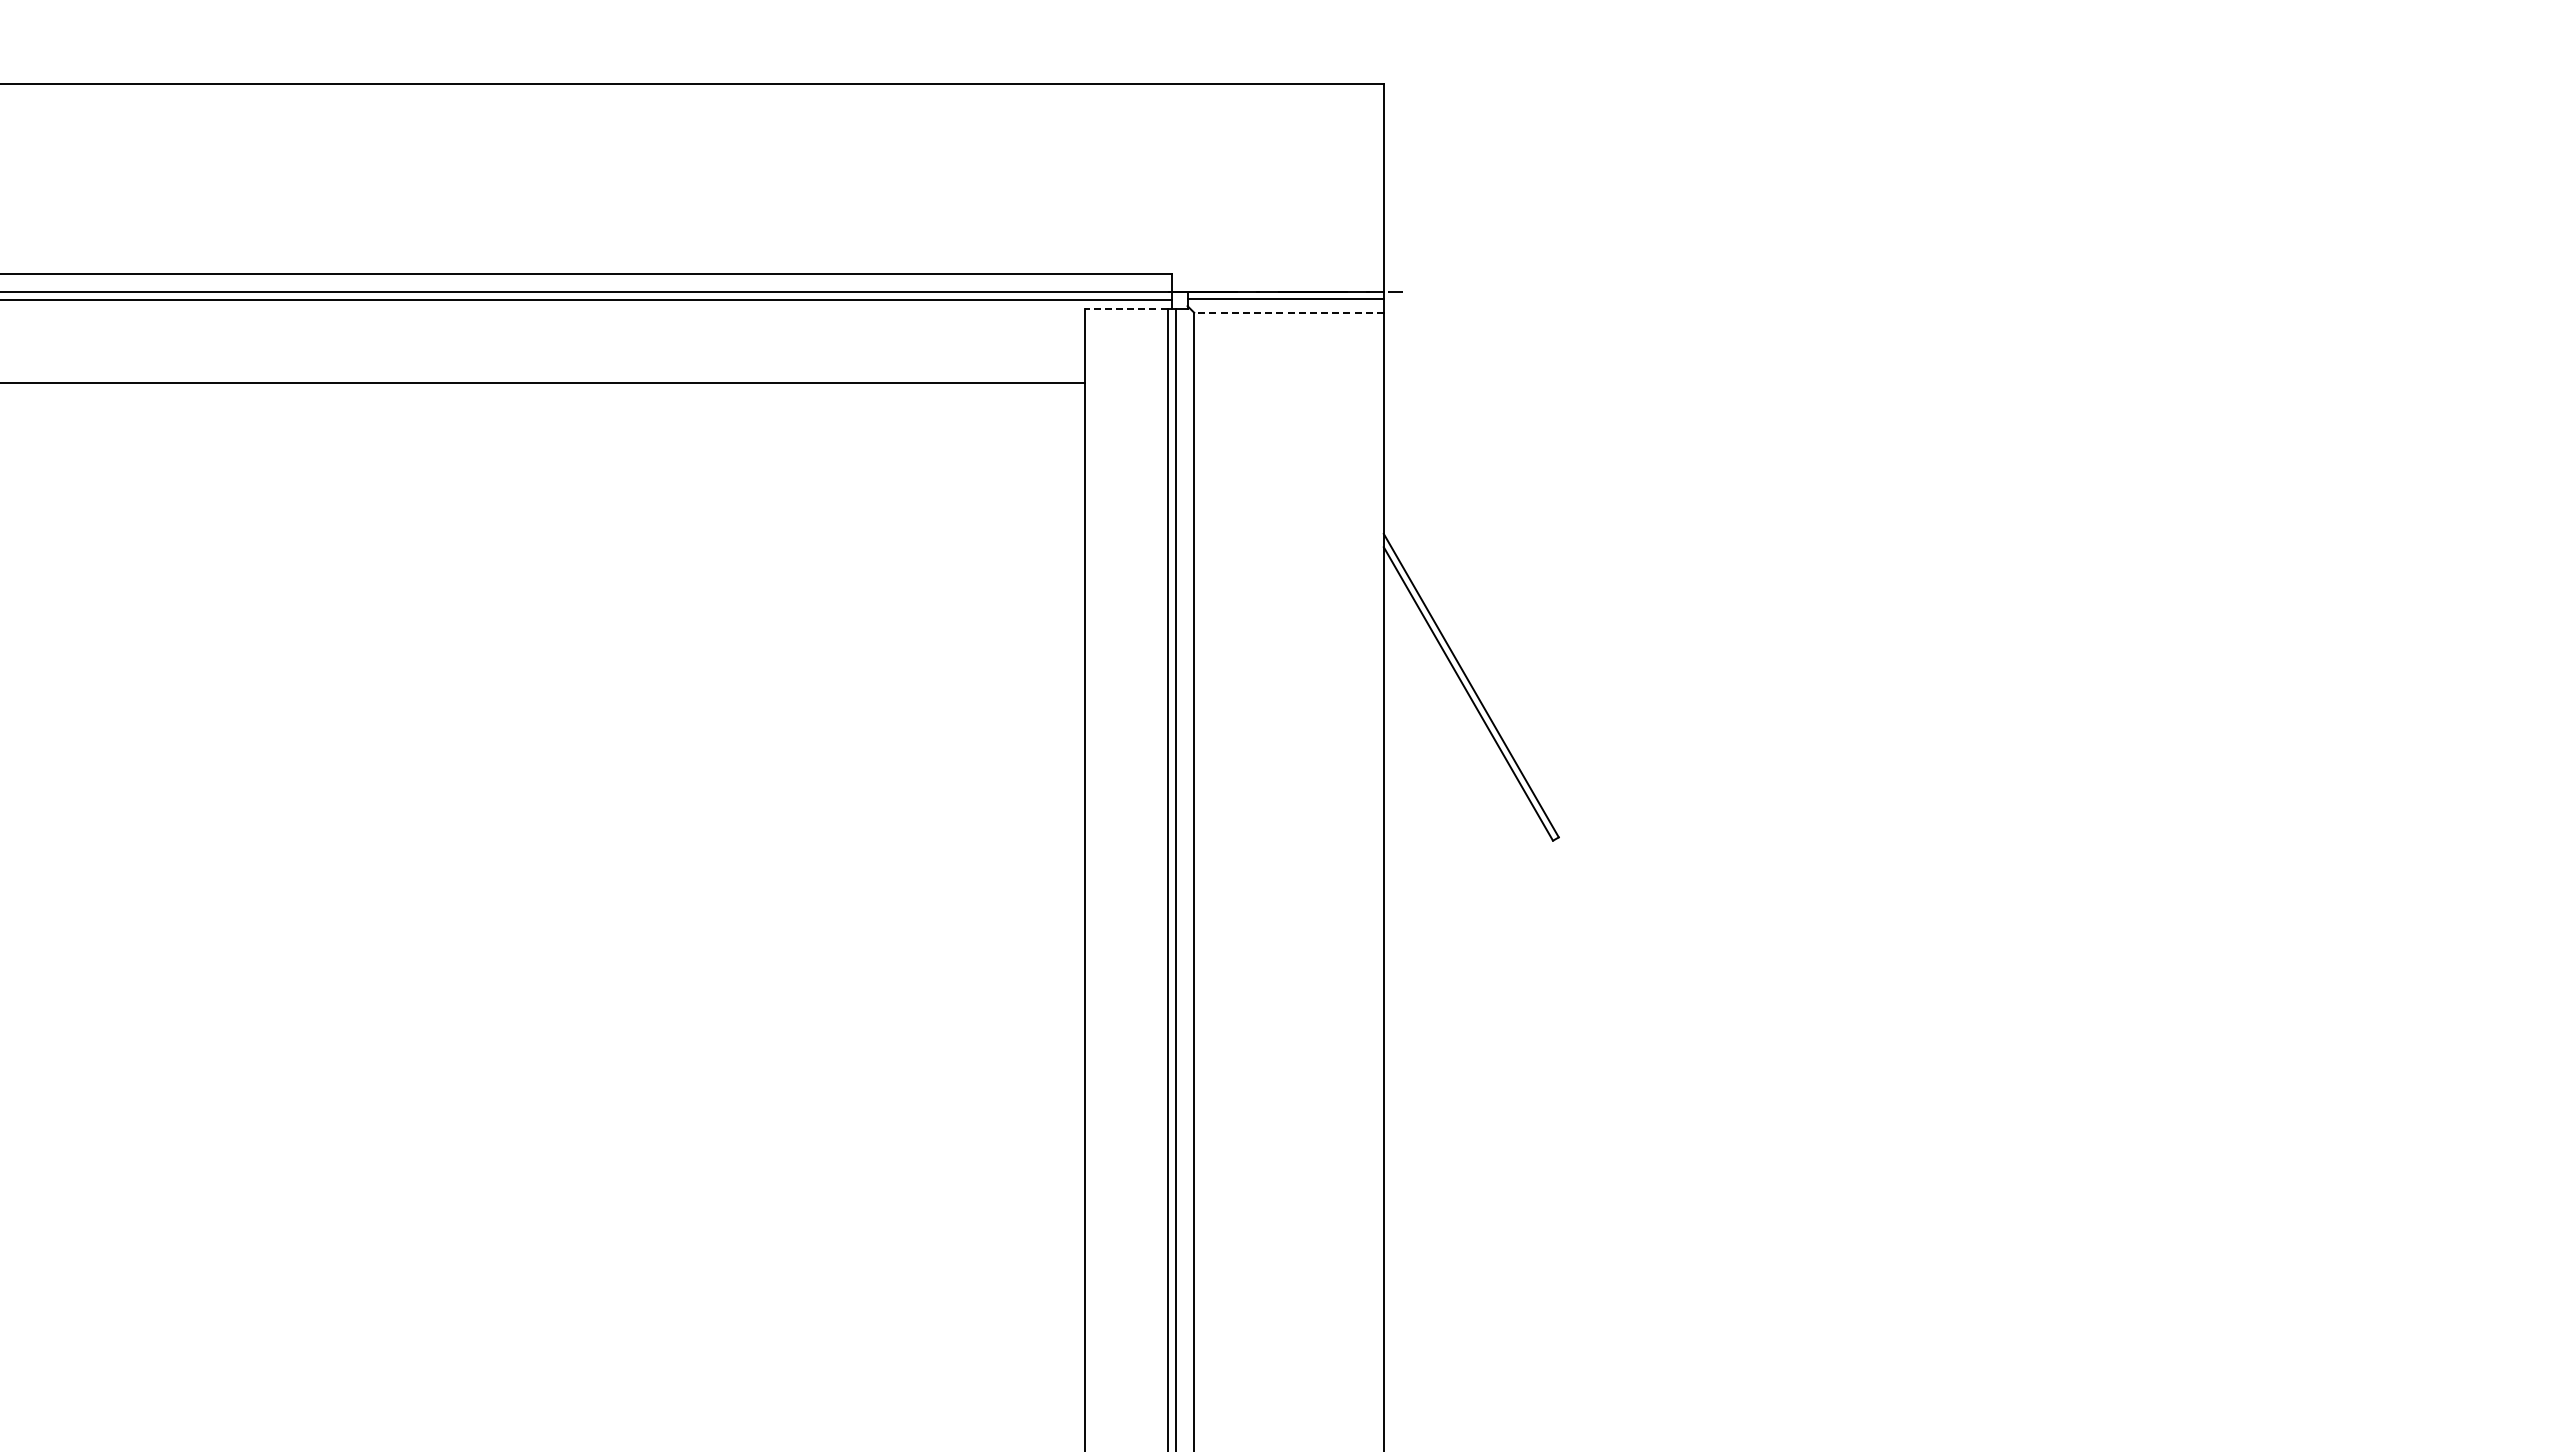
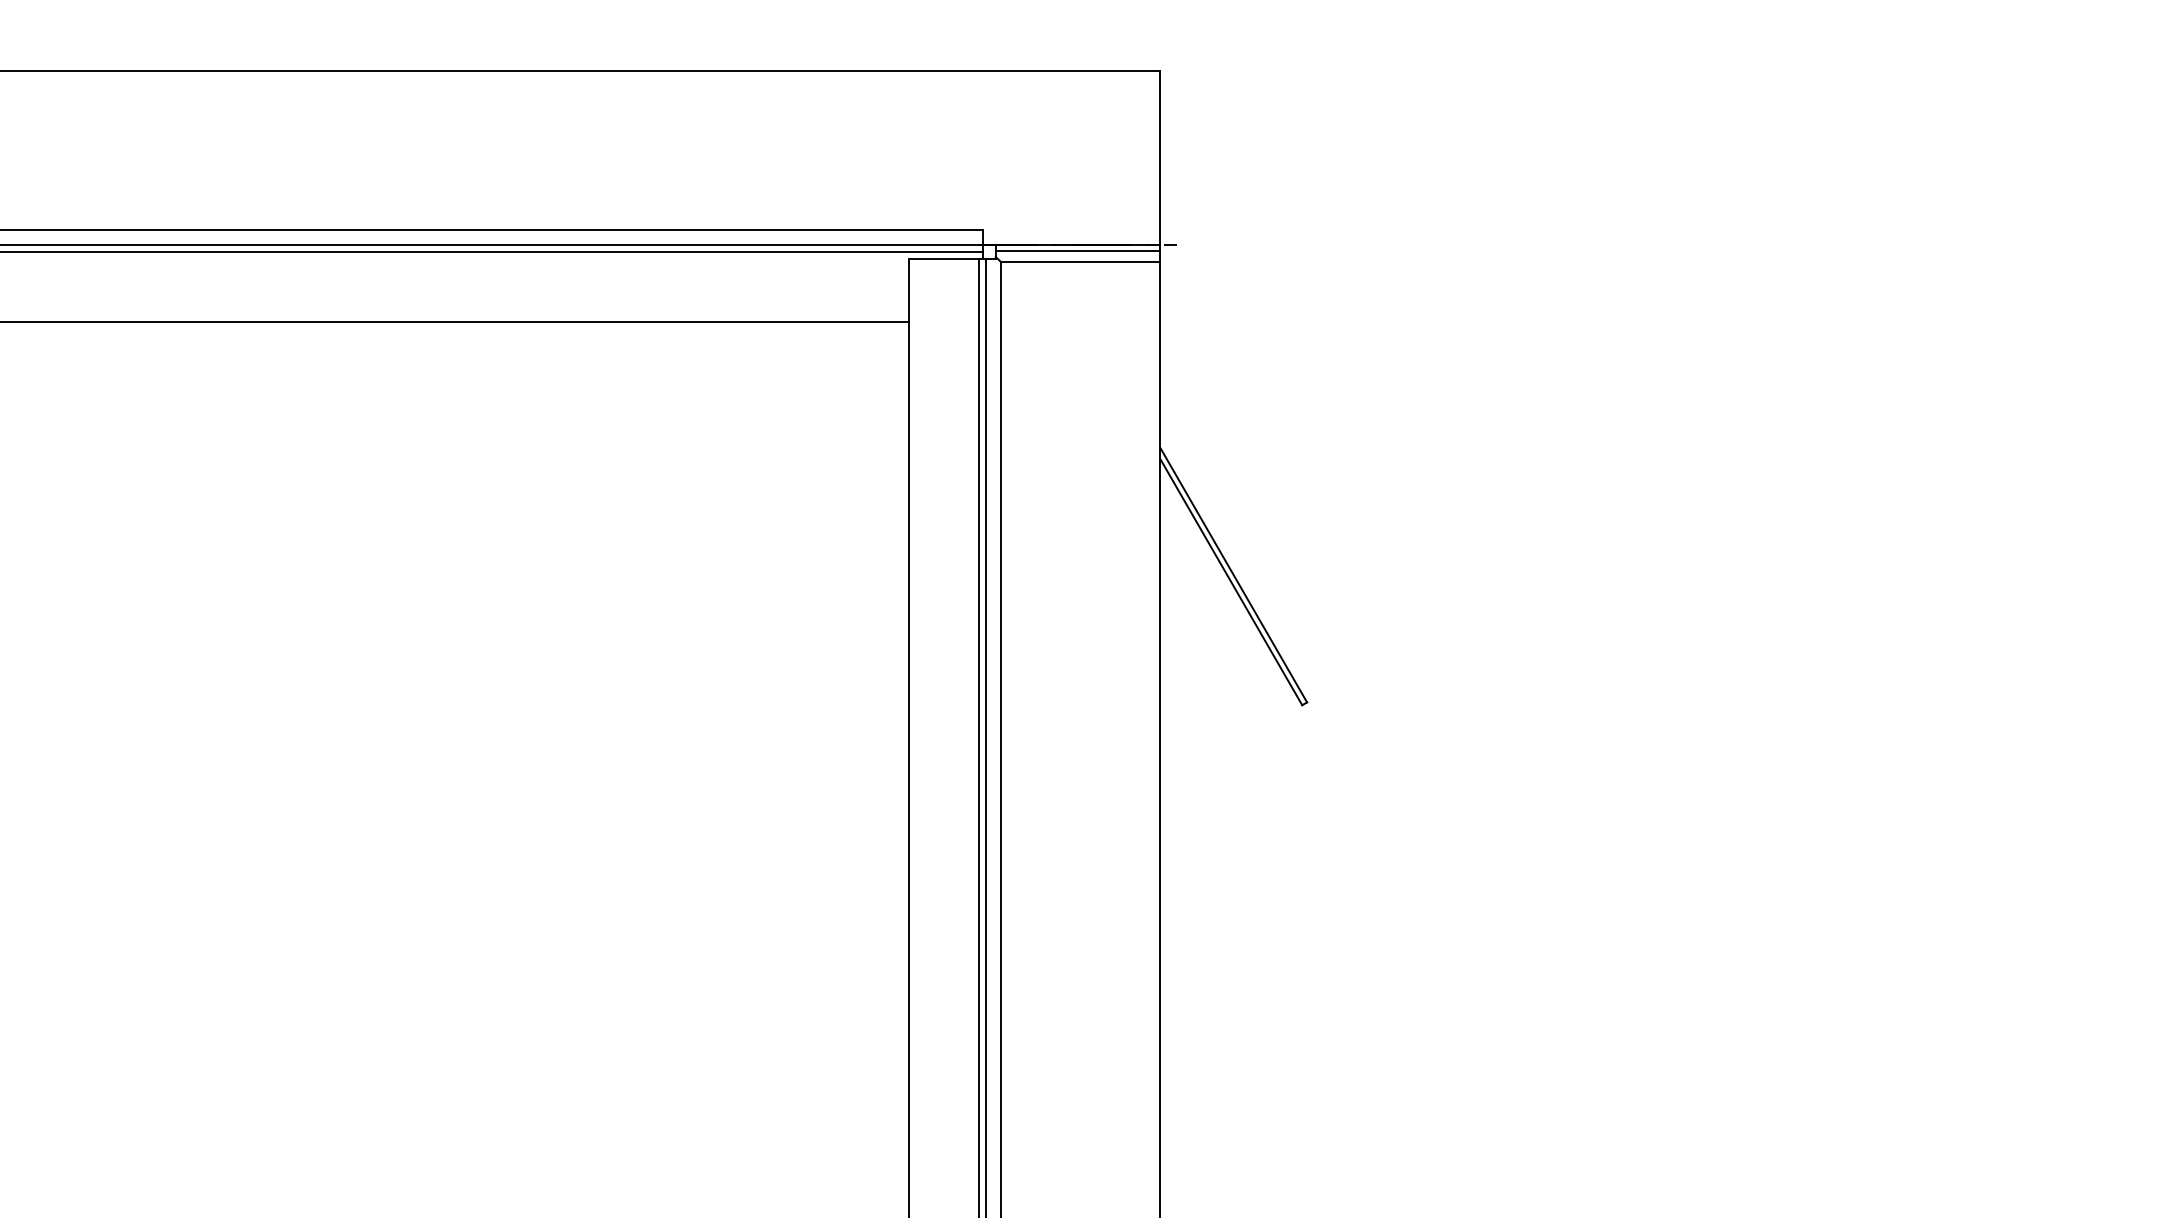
line: (1126, 308) -> (944, 258), dashed -> solid
line: (1289, 312) -> (1081, 262), dashed -> solid

